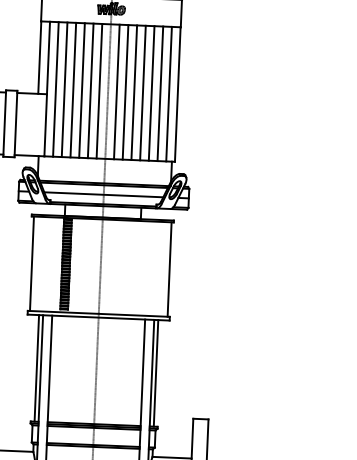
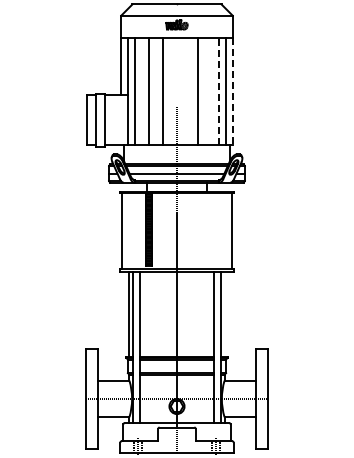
line: (64, 88) -> (142, 90), removed
line: (82, 89) -> (156, 90), removed
line: (100, 90) -> (170, 90), removed
line: (116, 91) -> (183, 90), removed
line: (125, 91) -> (190, 90), removed
line: (142, 92) -> (204, 90), removed
line: (151, 92) -> (211, 90), removed
line: (160, 94) -> (218, 91), solid -> dashed
line: (177, 94) -> (232, 91), solid -> dashed
line: (155, 372) -> (224, 313), removed

